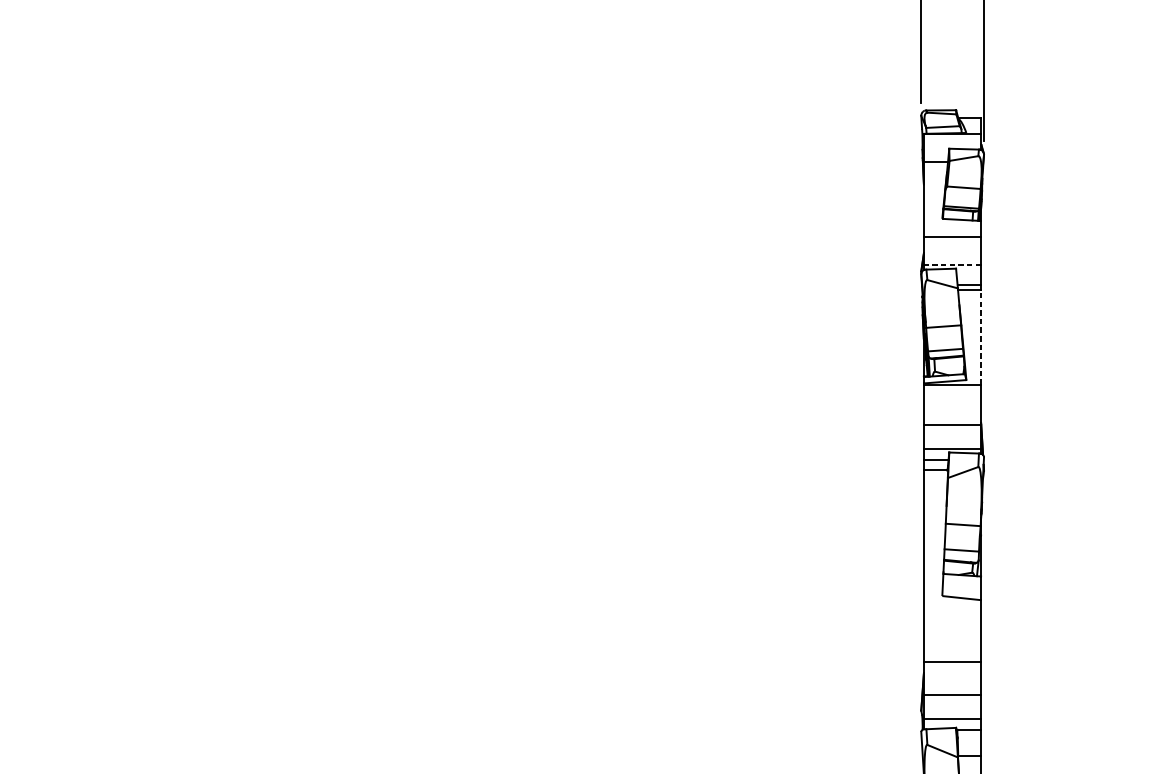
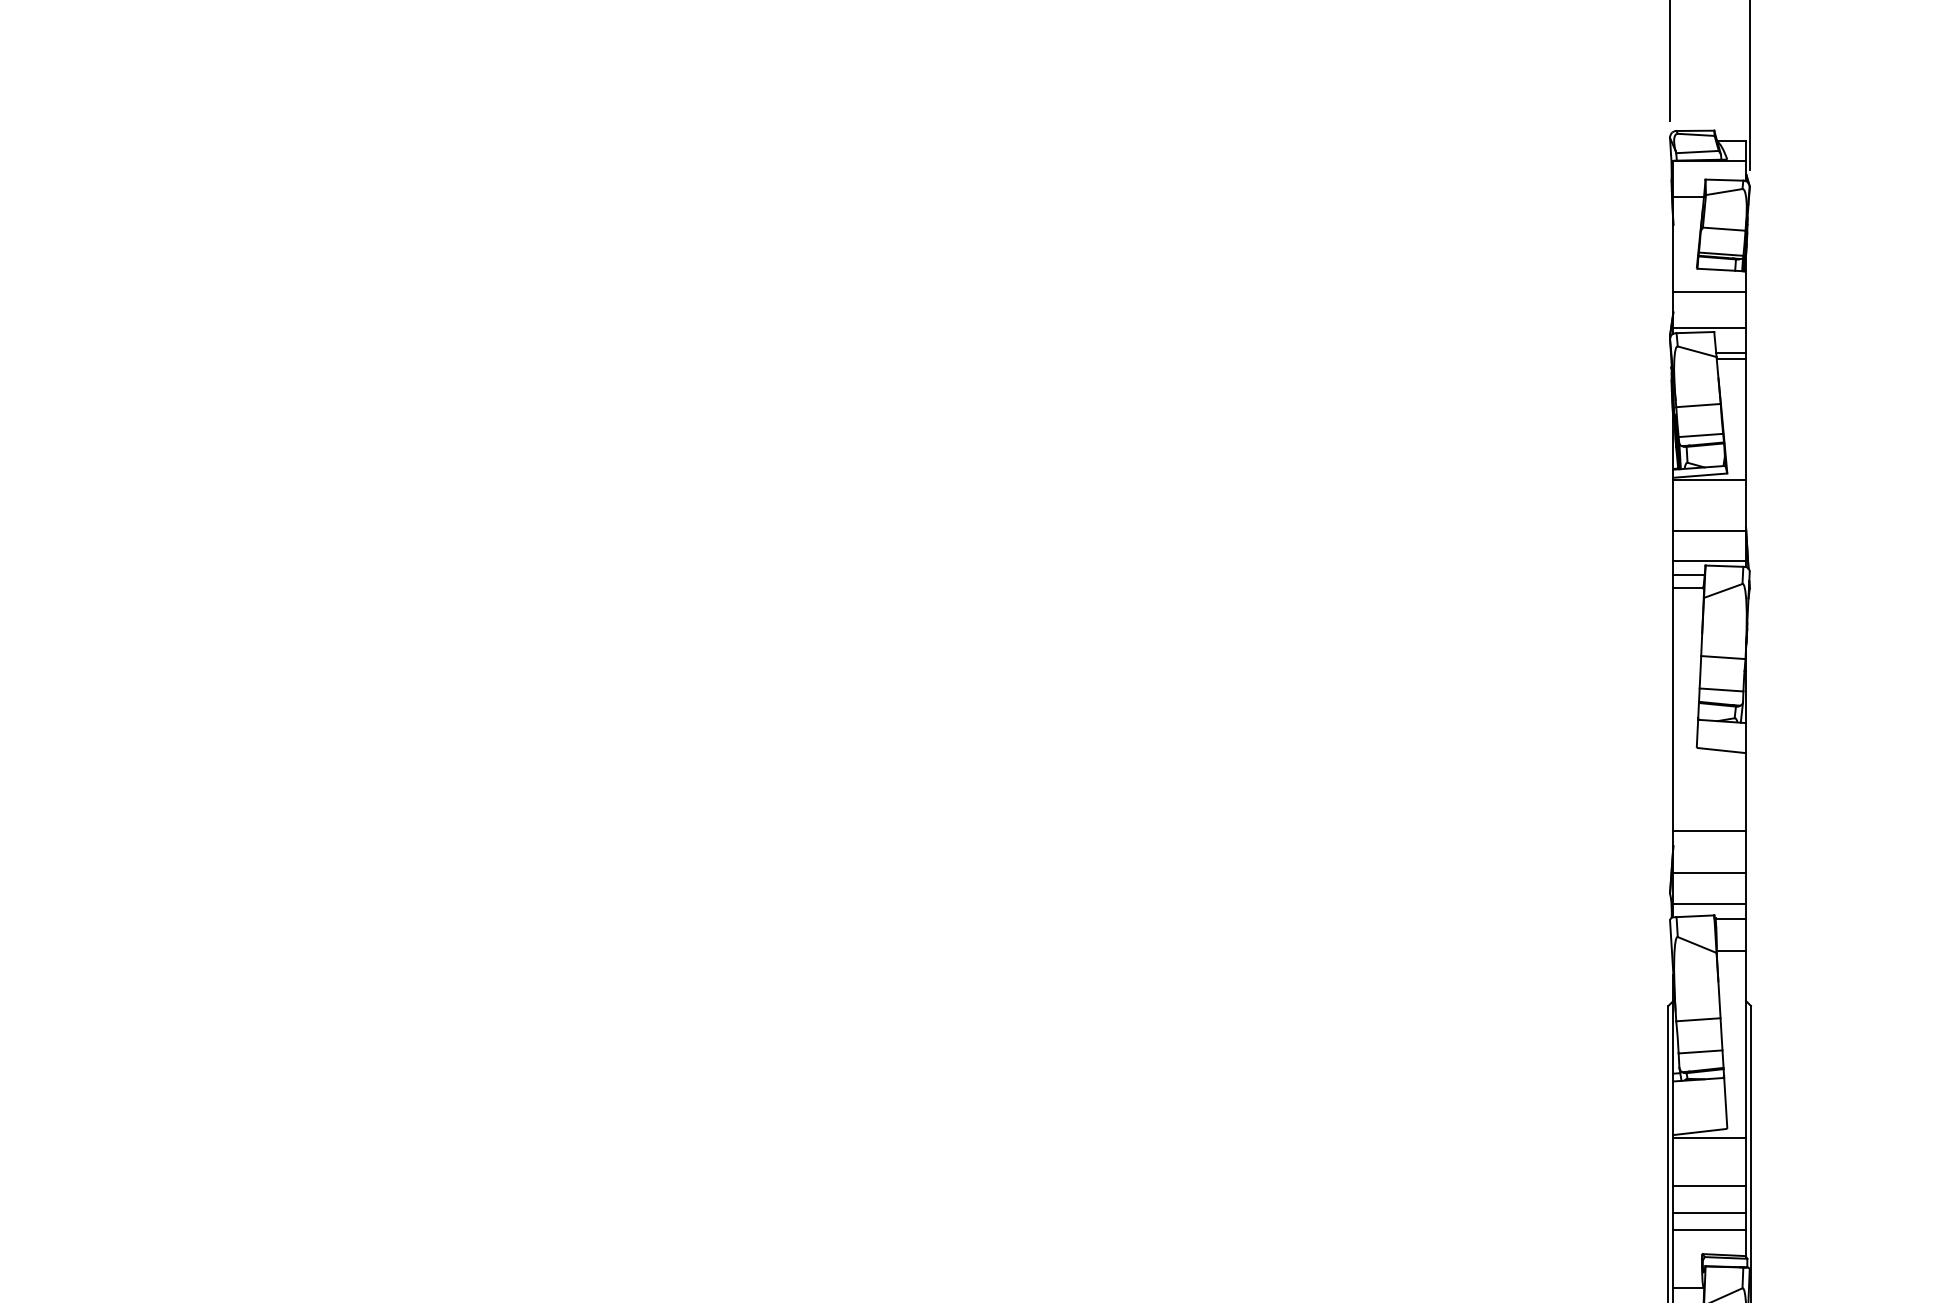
line: (952, 265) -> (1709, 327), dashed -> solid
line: (981, 336) -> (1746, 418), dashed -> solid

